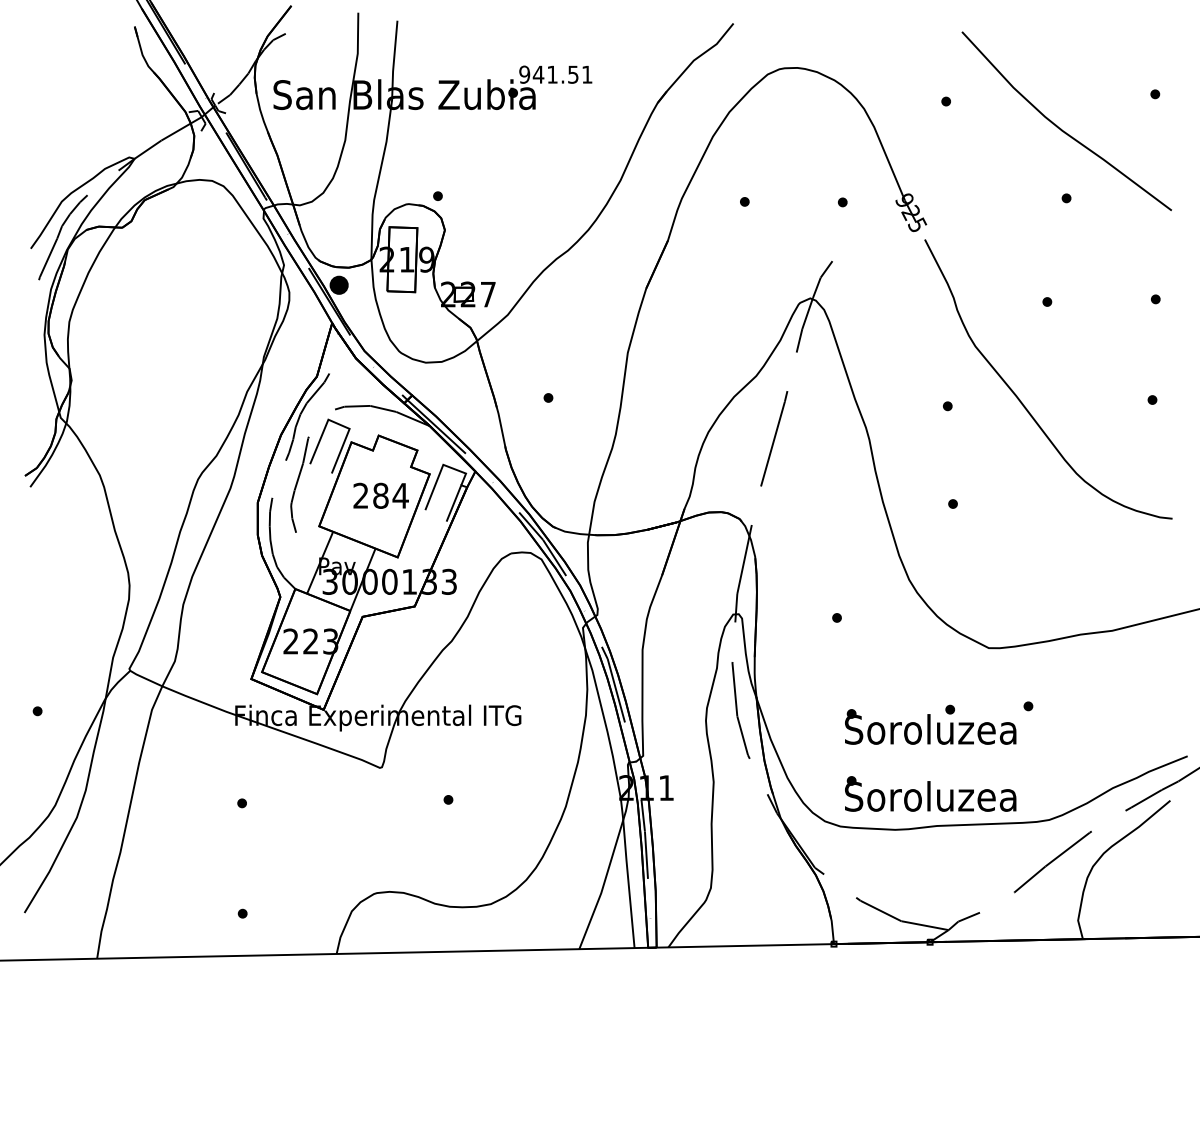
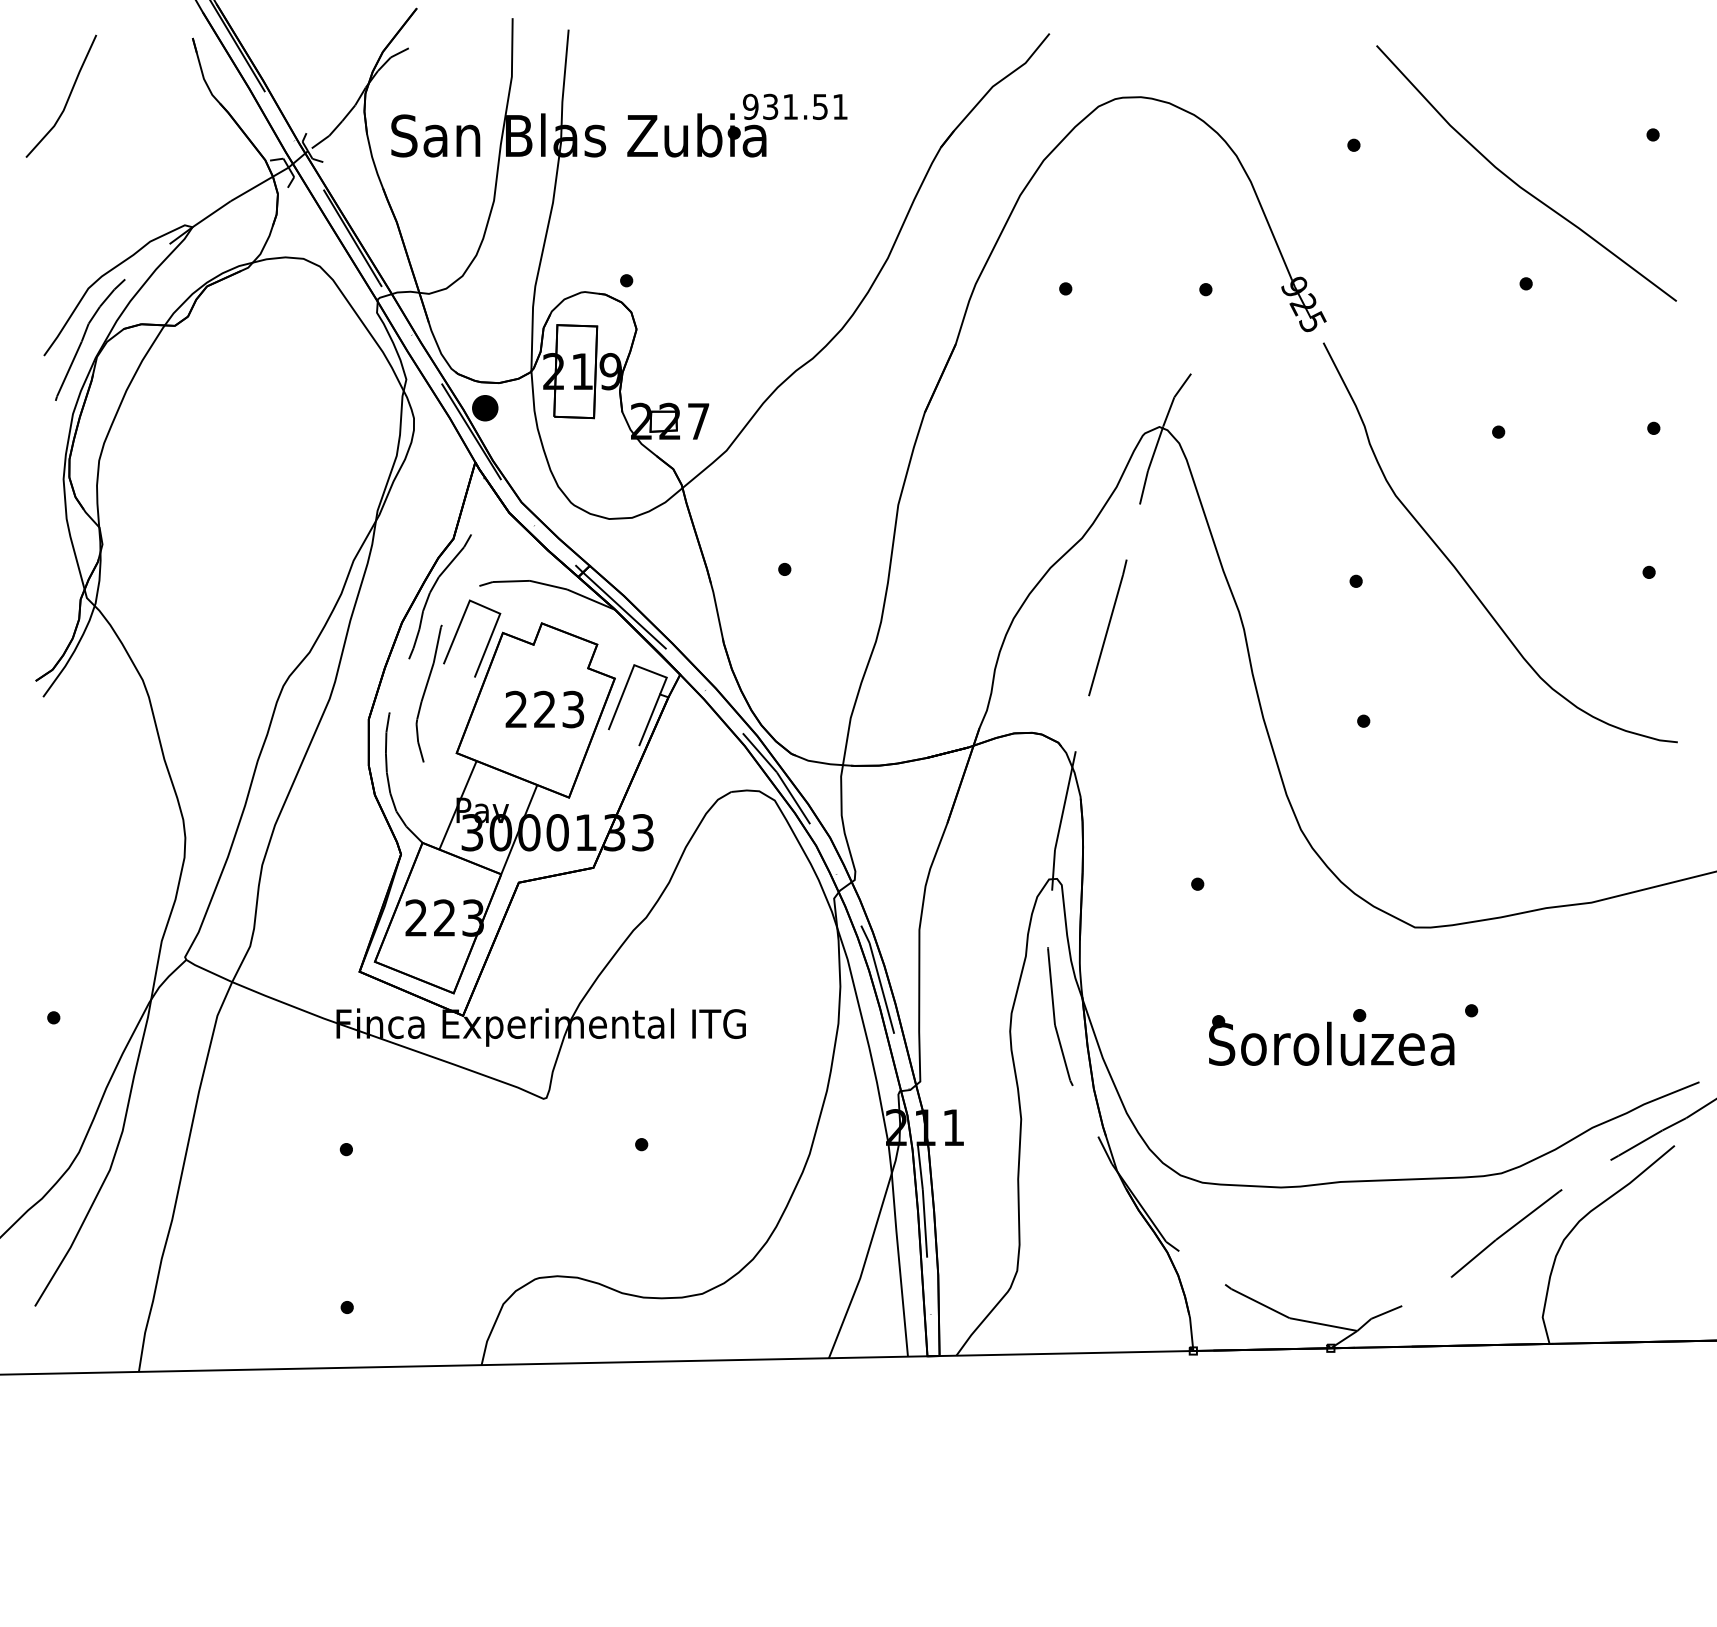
line: (46, 69) -> (66, 99), added
text: (538, 74) -> (770, 106), 941.51 -> 931.51
text: (390, 495) -> (558, 709), 284 -> 223
part: (930, 793) -> (1331, 1135), removed

